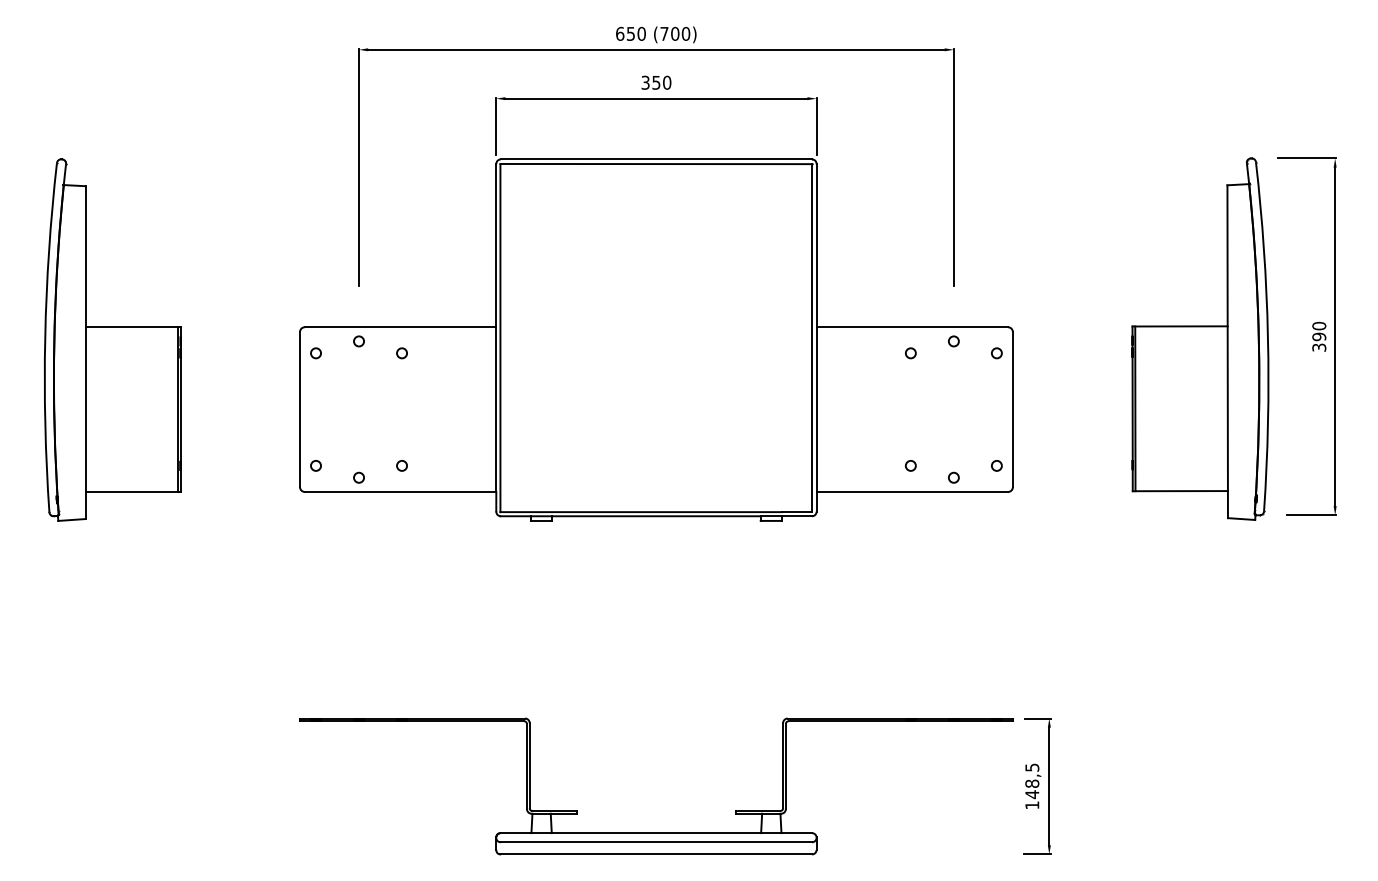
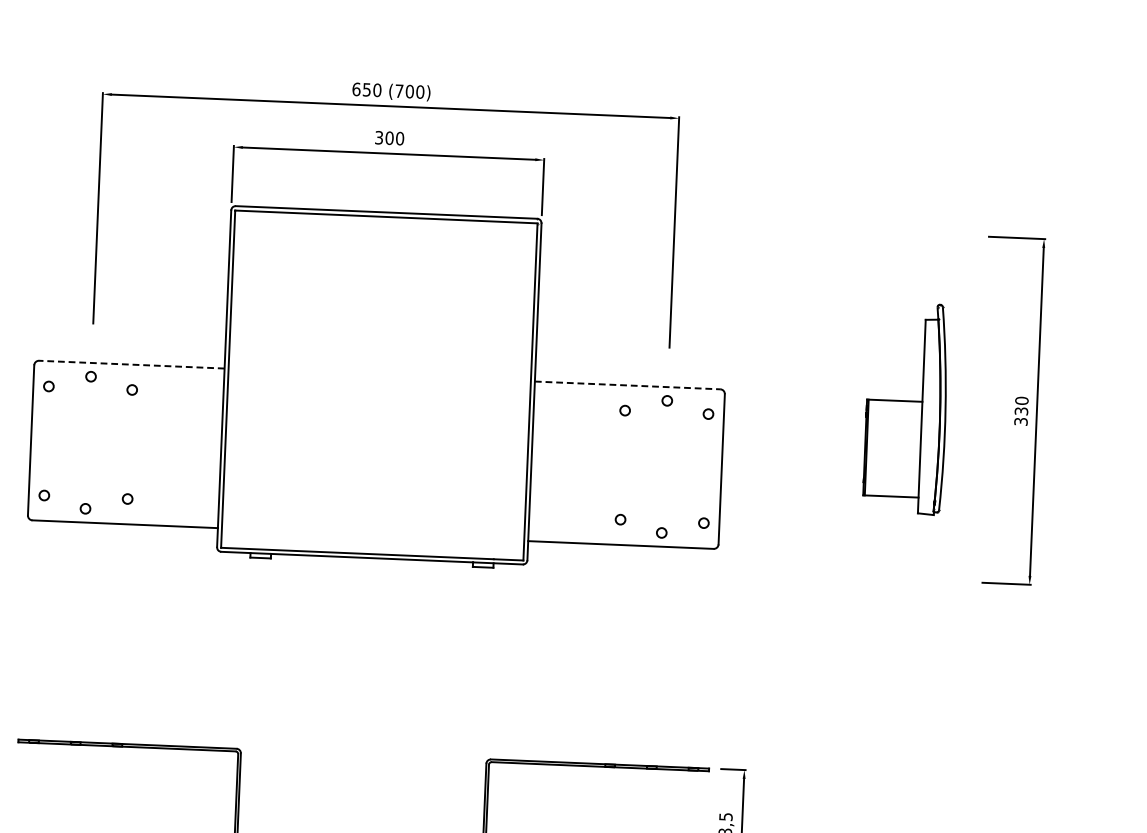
text: (656, 82) -> (389, 137), 350 -> 300
line: (400, 327) -> (131, 364), solid -> dashed
line: (912, 327) -> (627, 385), solid -> dashed
text: (1319, 336) -> (1021, 410), 390 -> 330
part: (1200, 338) -> (906, 408), size x0.6

